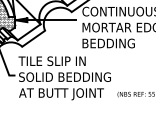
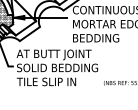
text: (60, 62) -> (53, 55), TILE SLIP IN -> AT BUTT JOINT
text: (60, 94) -> (53, 83), AT BUTT JOINT -> TILE SLIP IN

